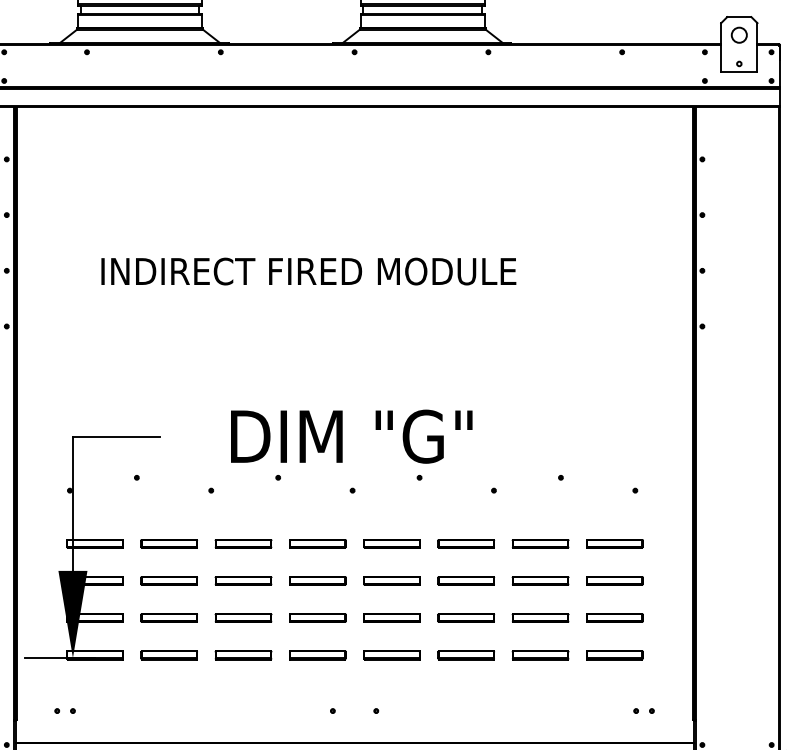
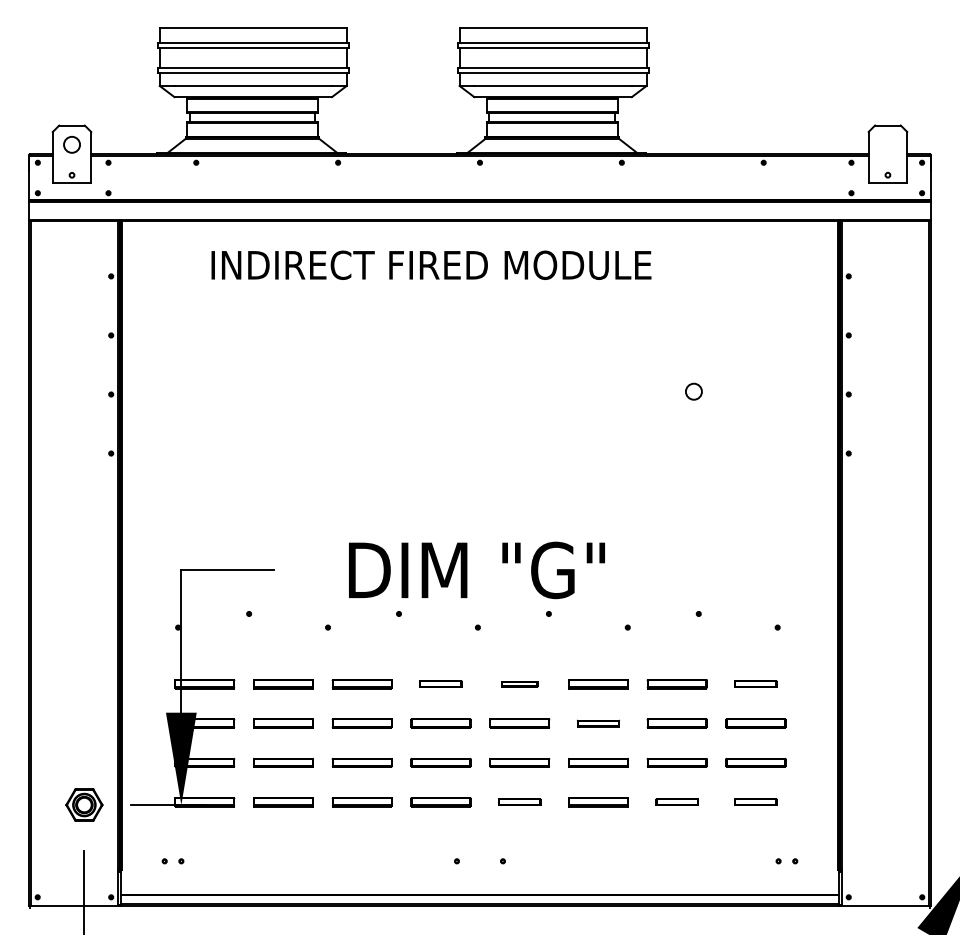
circle: (738, 35) -> (693, 391), moved
text: (308, 270) -> (431, 264), moved
part: (317, 544) -> (440, 684), size x0.7
part: (391, 544) -> (519, 684), size x0.6
part: (614, 544) -> (755, 684), size x0.7
part: (466, 581) -> (598, 723), size x0.7
part: (391, 655) -> (519, 802), size x0.7
part: (539, 655) -> (676, 802), size x0.7
part: (614, 655) -> (755, 802), size x0.7

